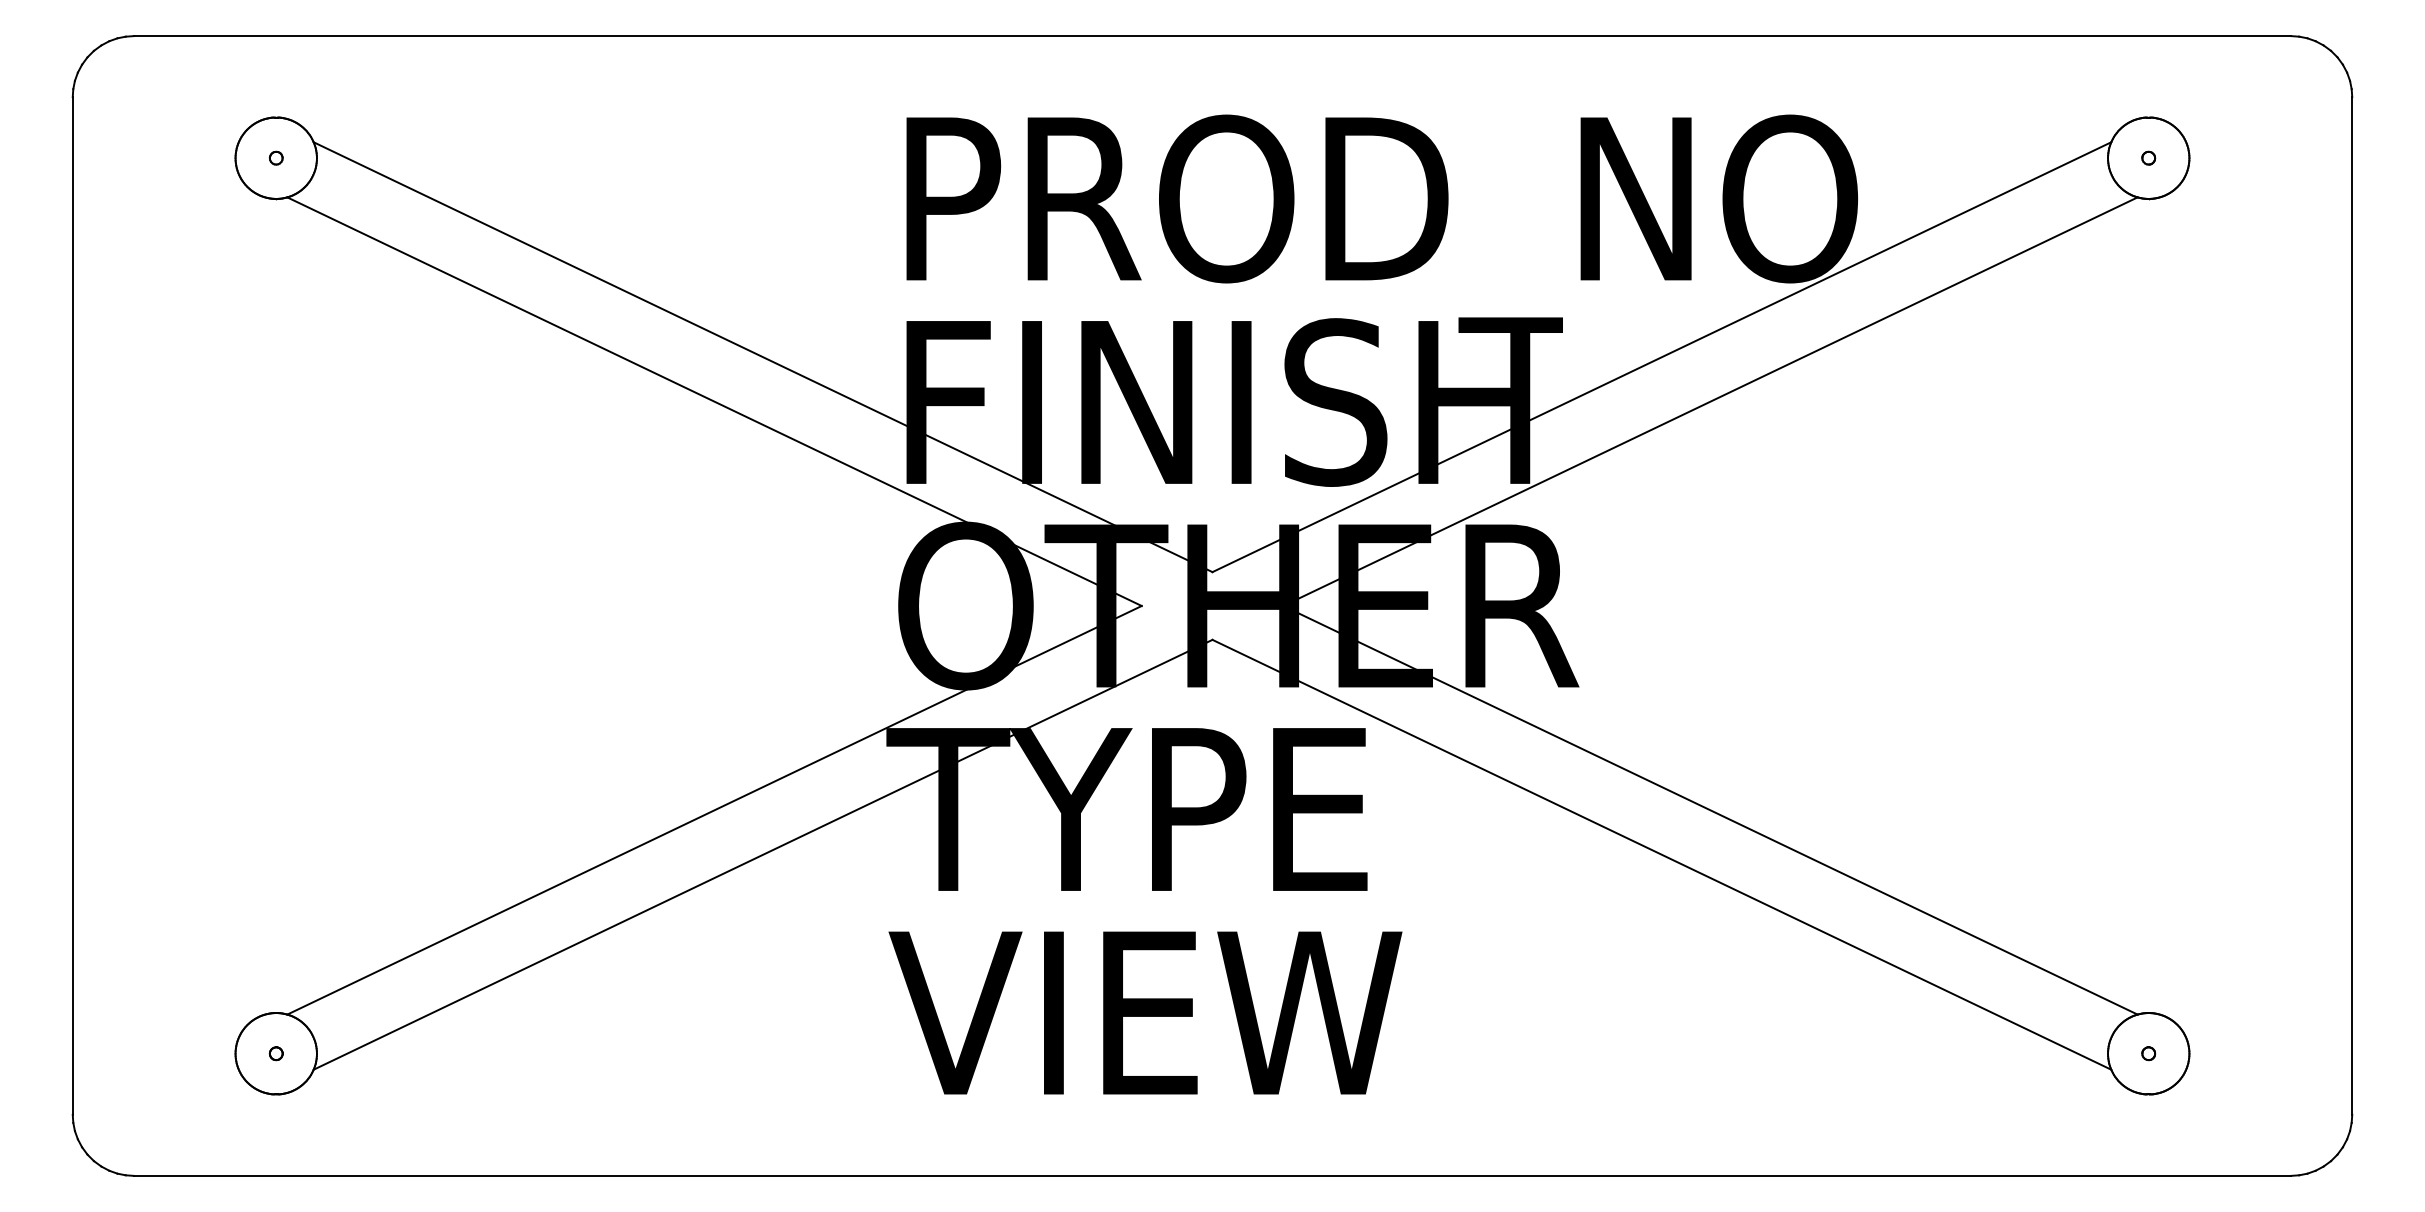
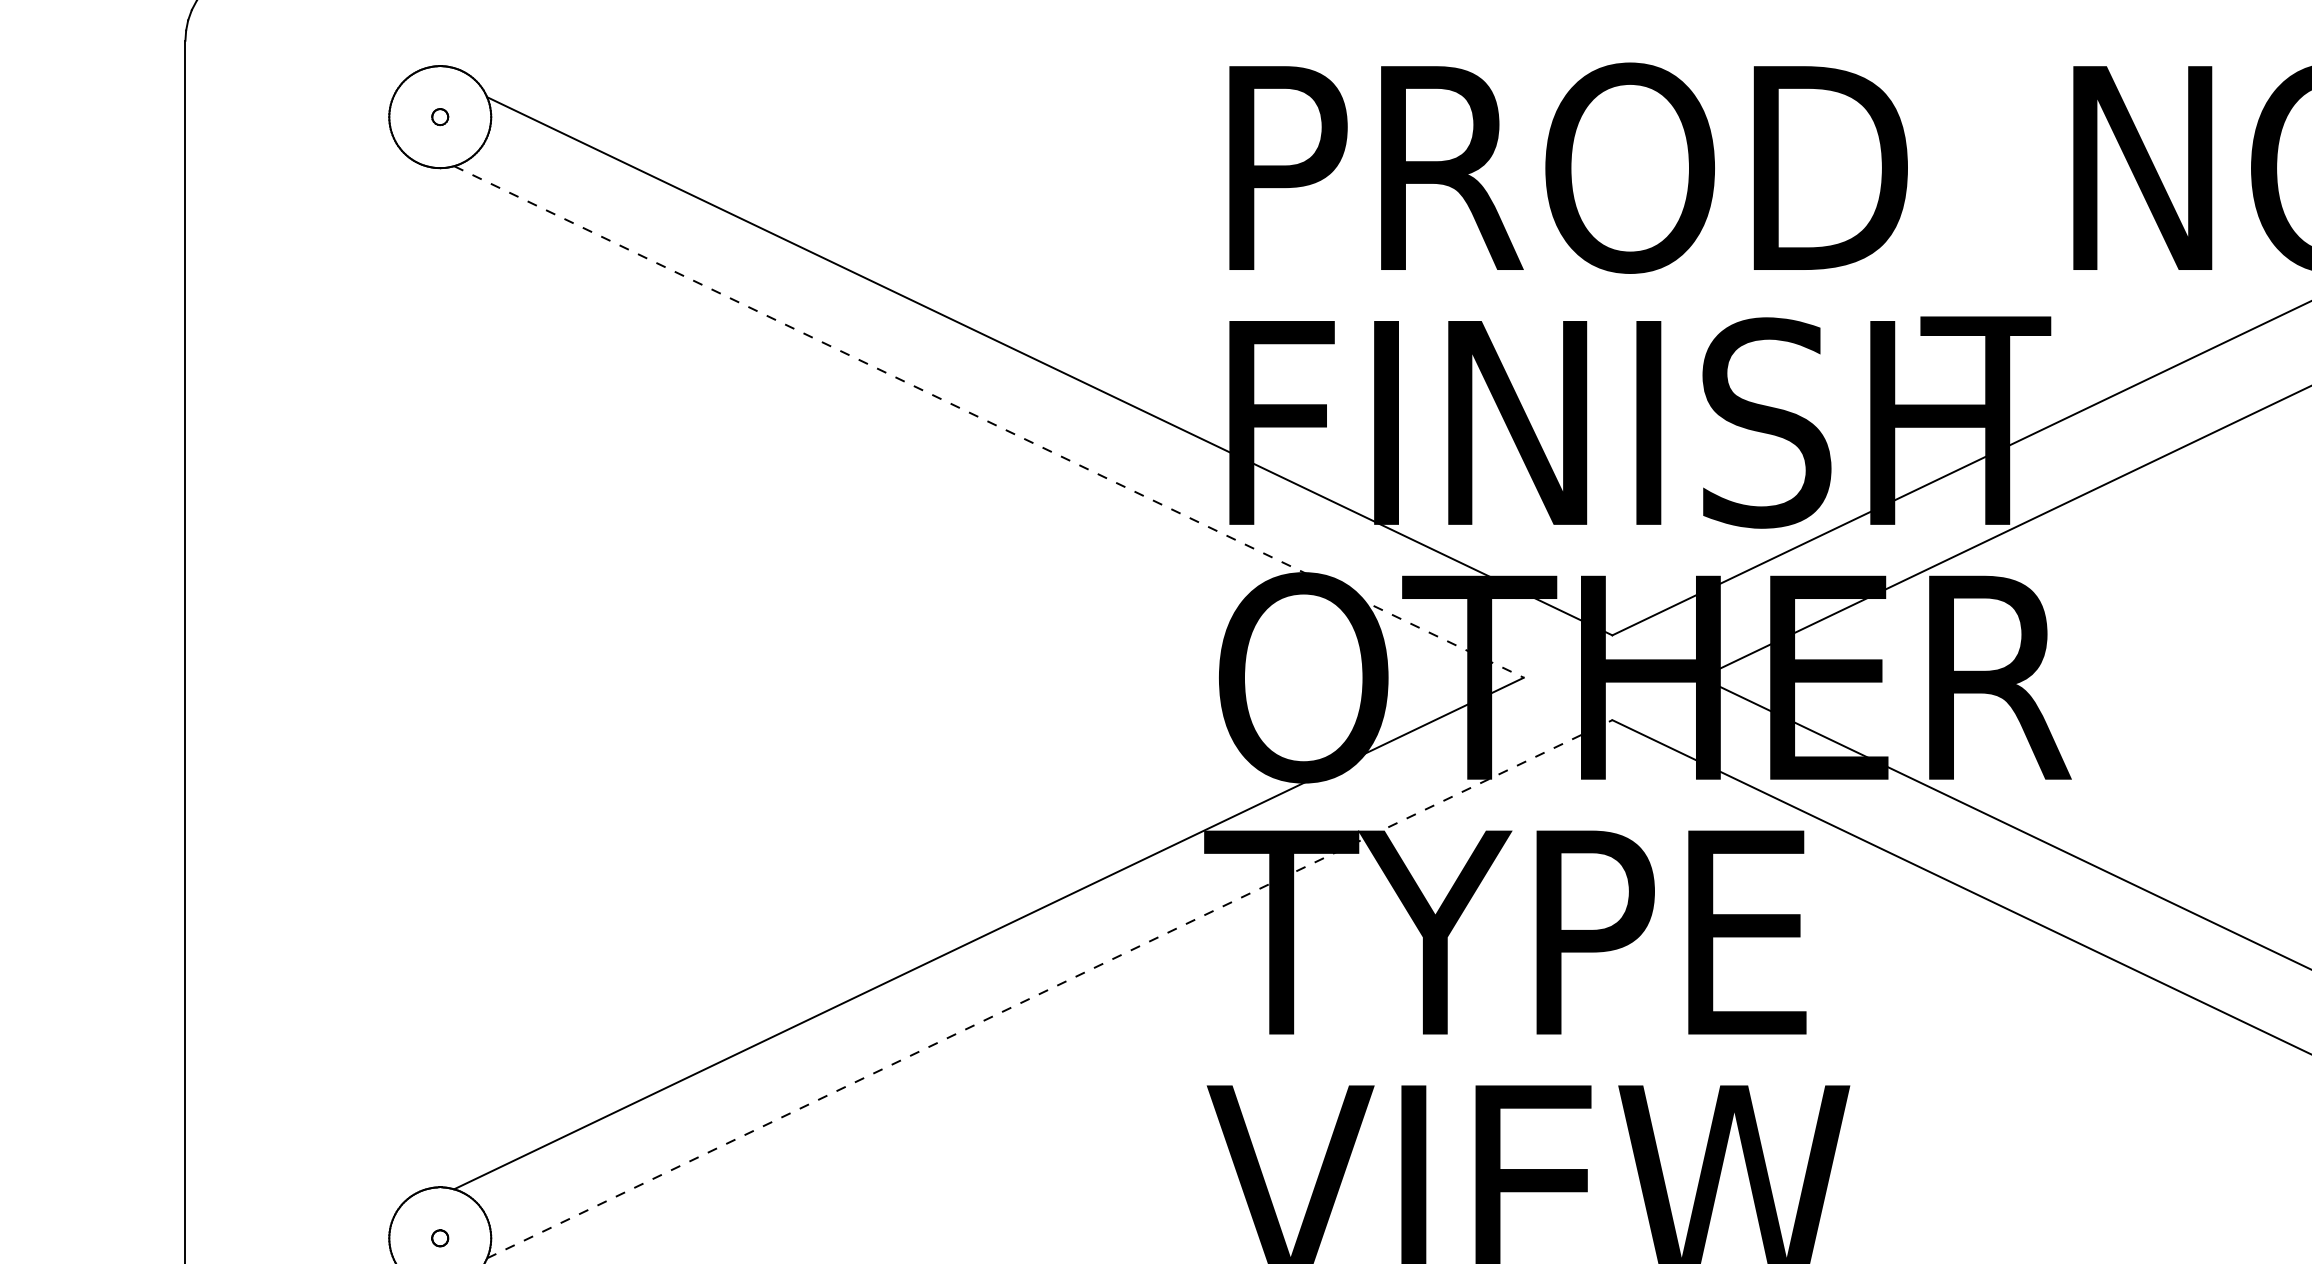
line: (714, 401) -> (988, 421), solid -> dashed
line: (763, 854) -> (1050, 988), solid -> dashed

